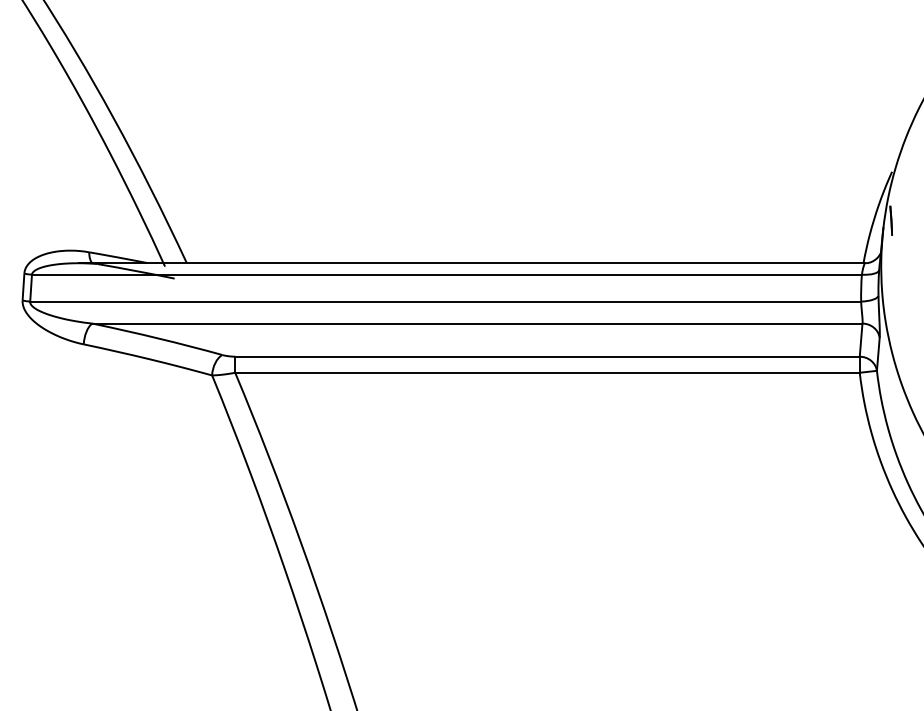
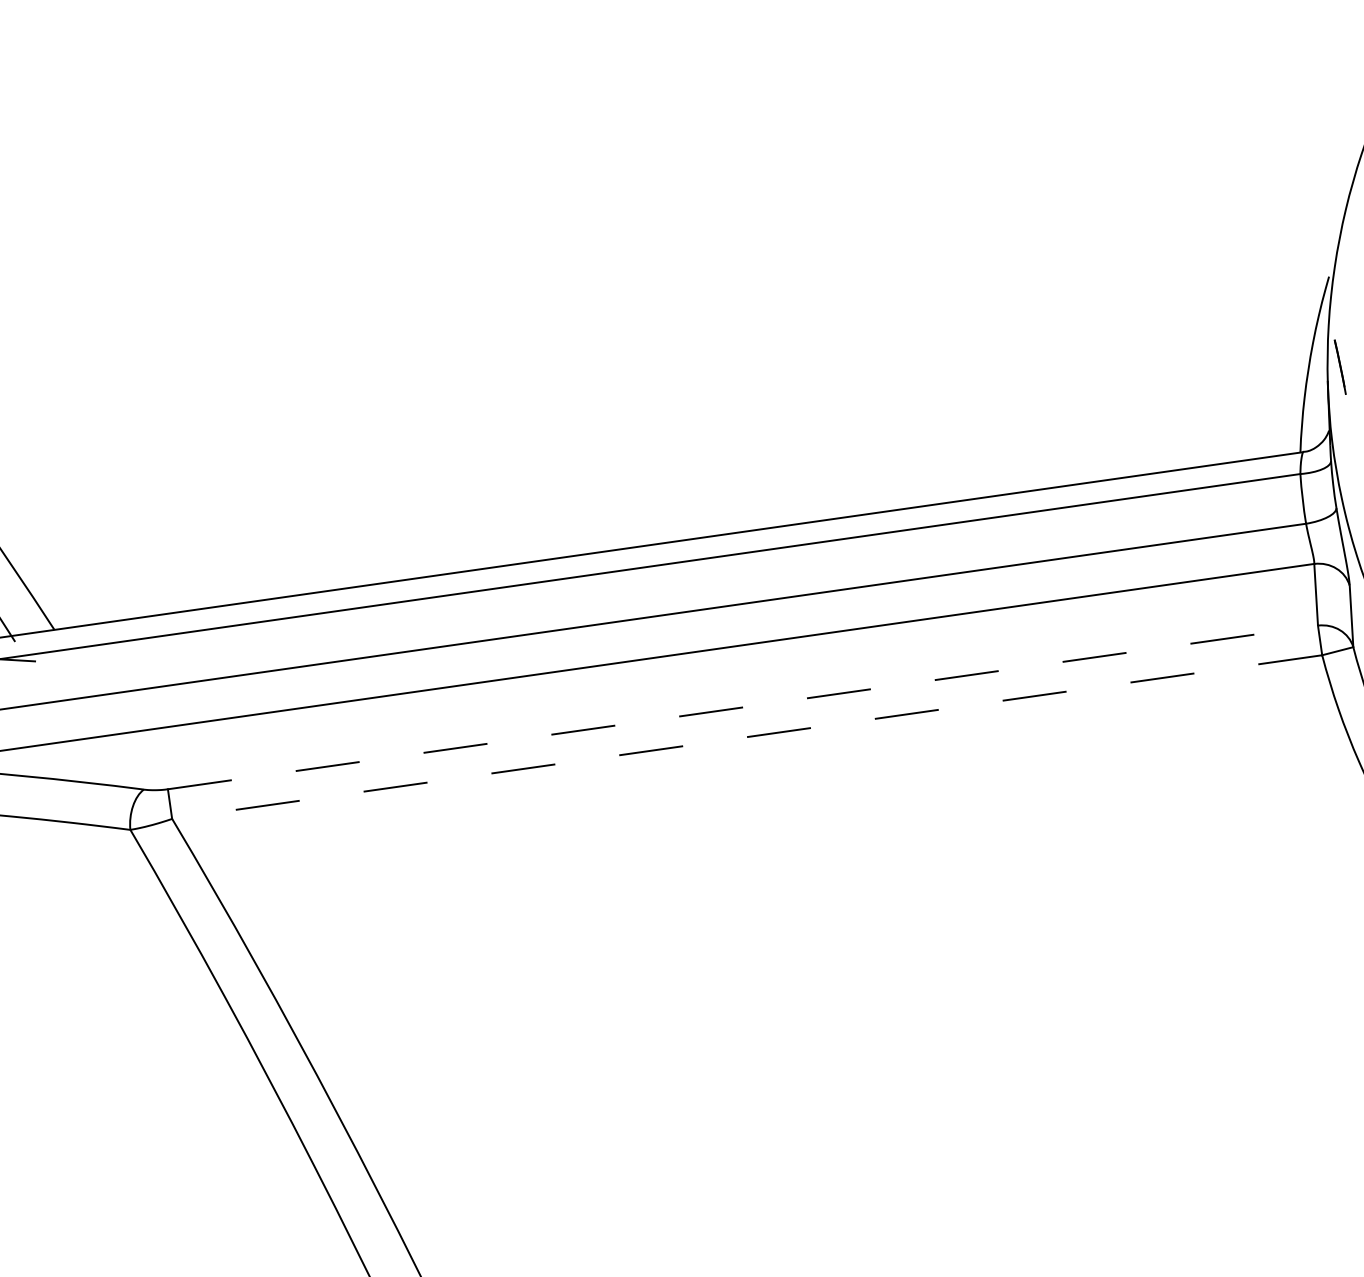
line: (547, 356) -> (742, 707), solid -> dashed
line: (546, 372) -> (745, 736), solid -> dashed

